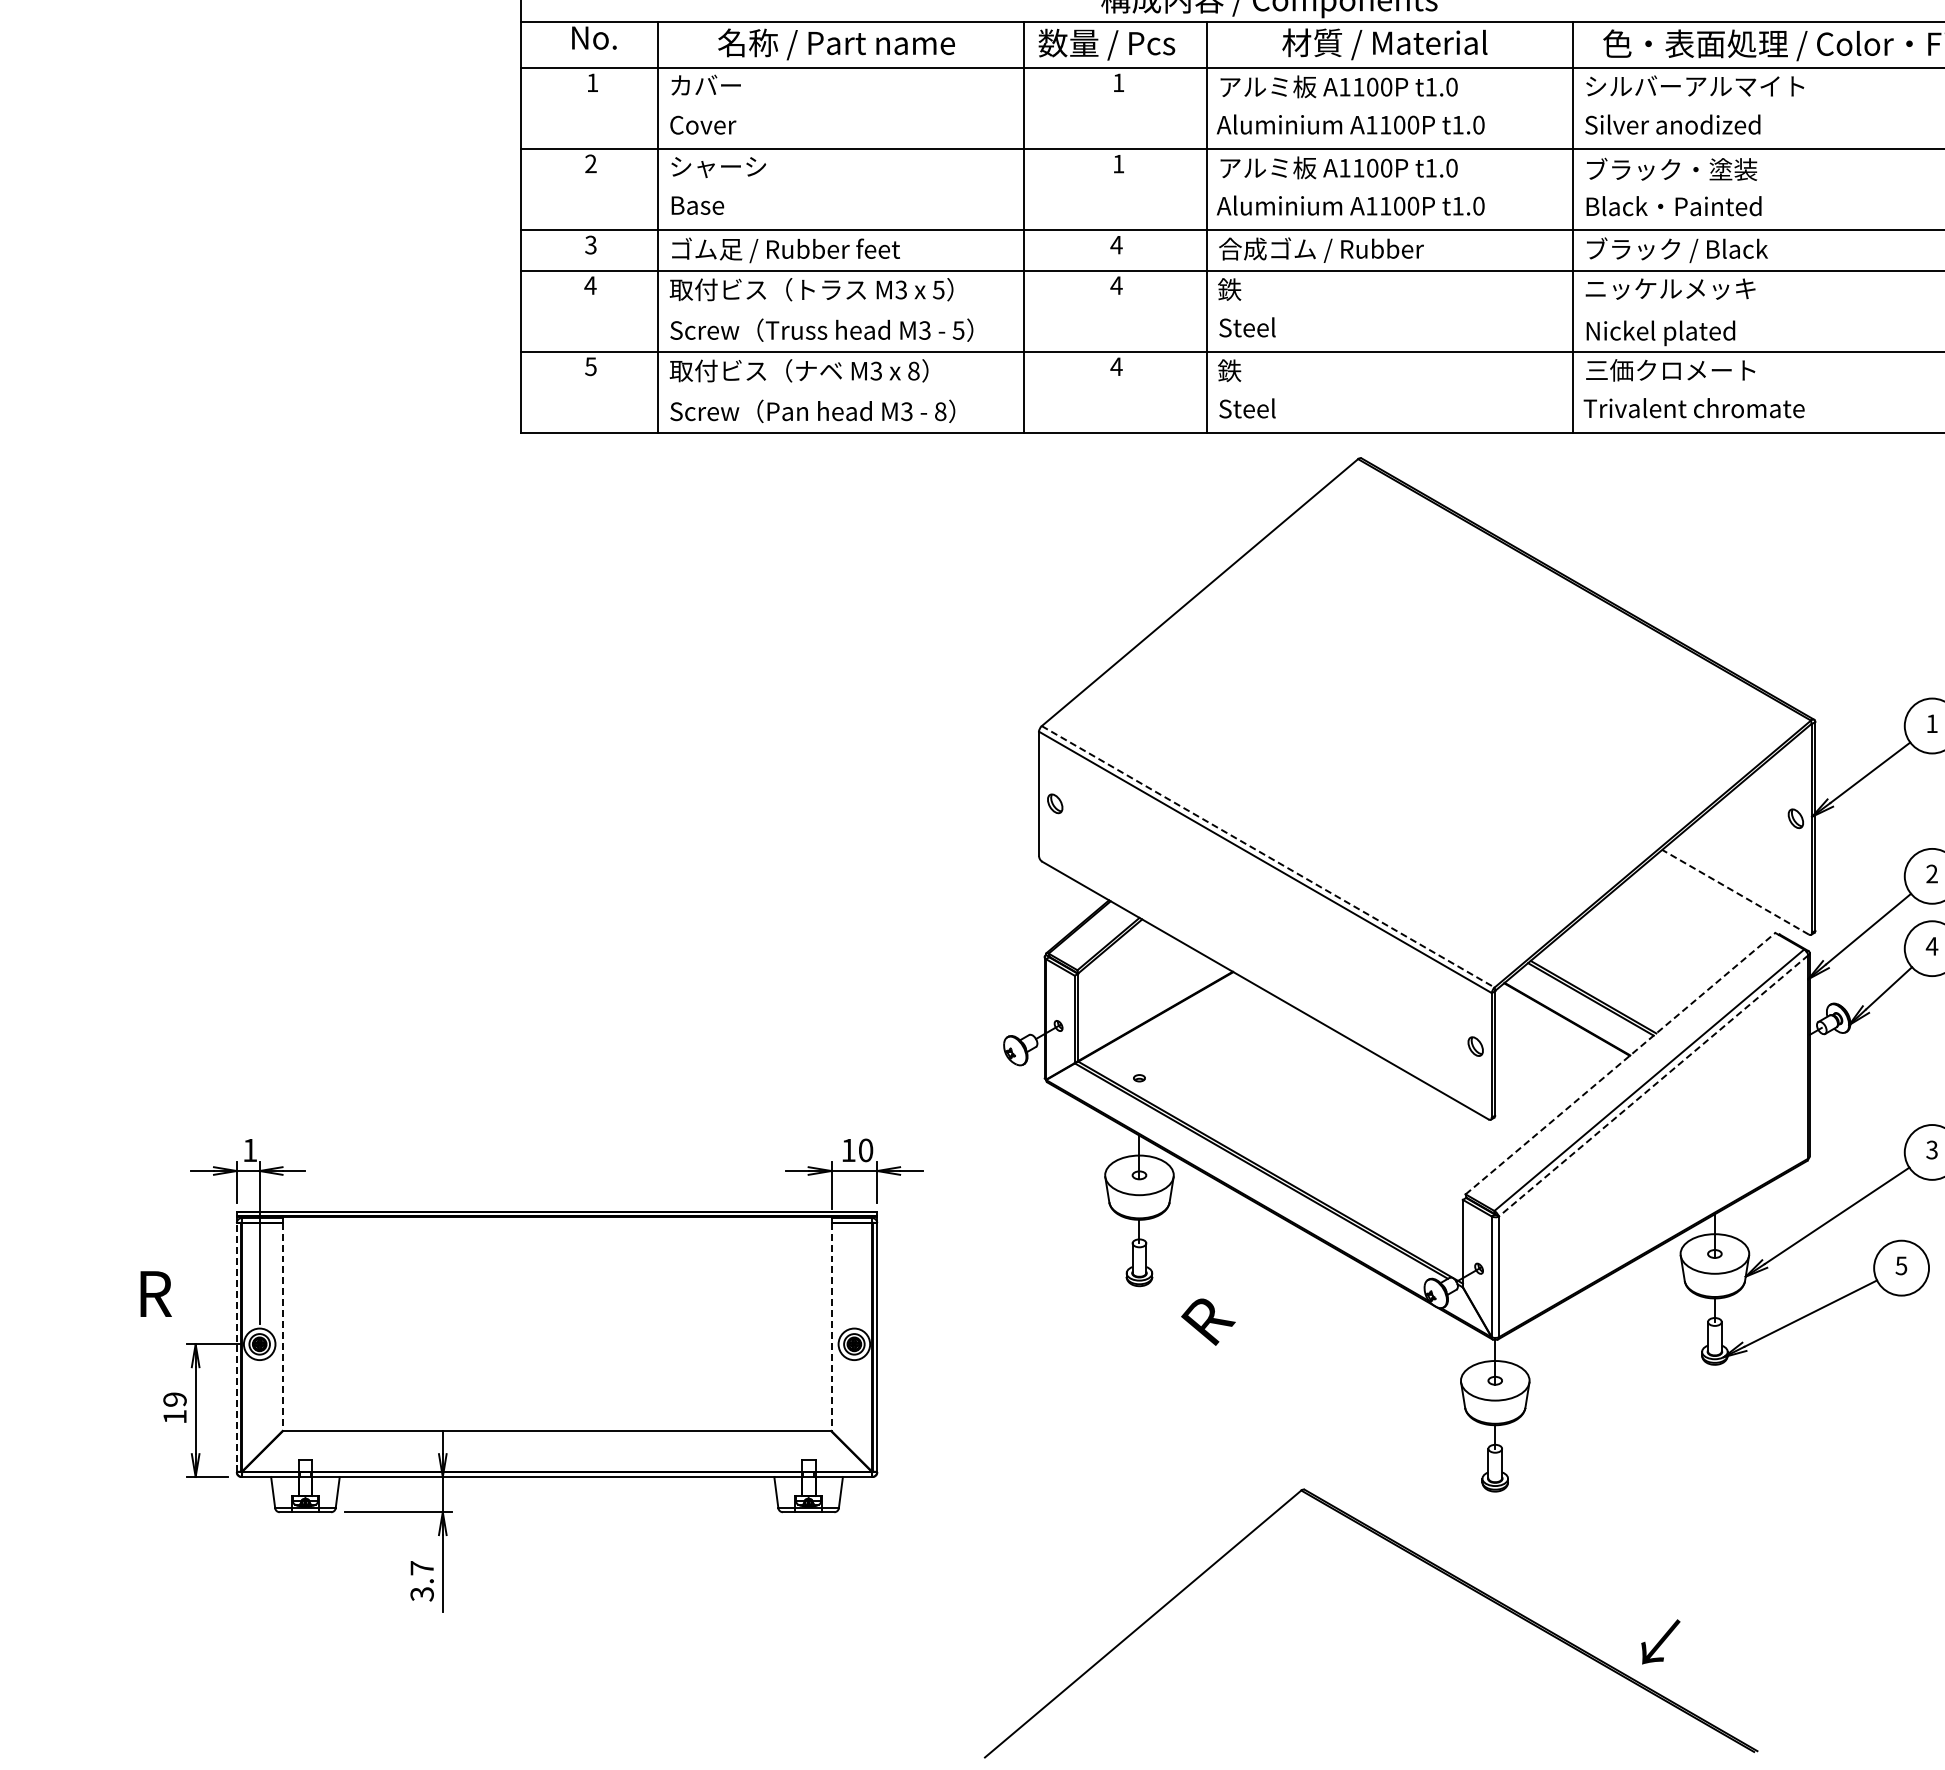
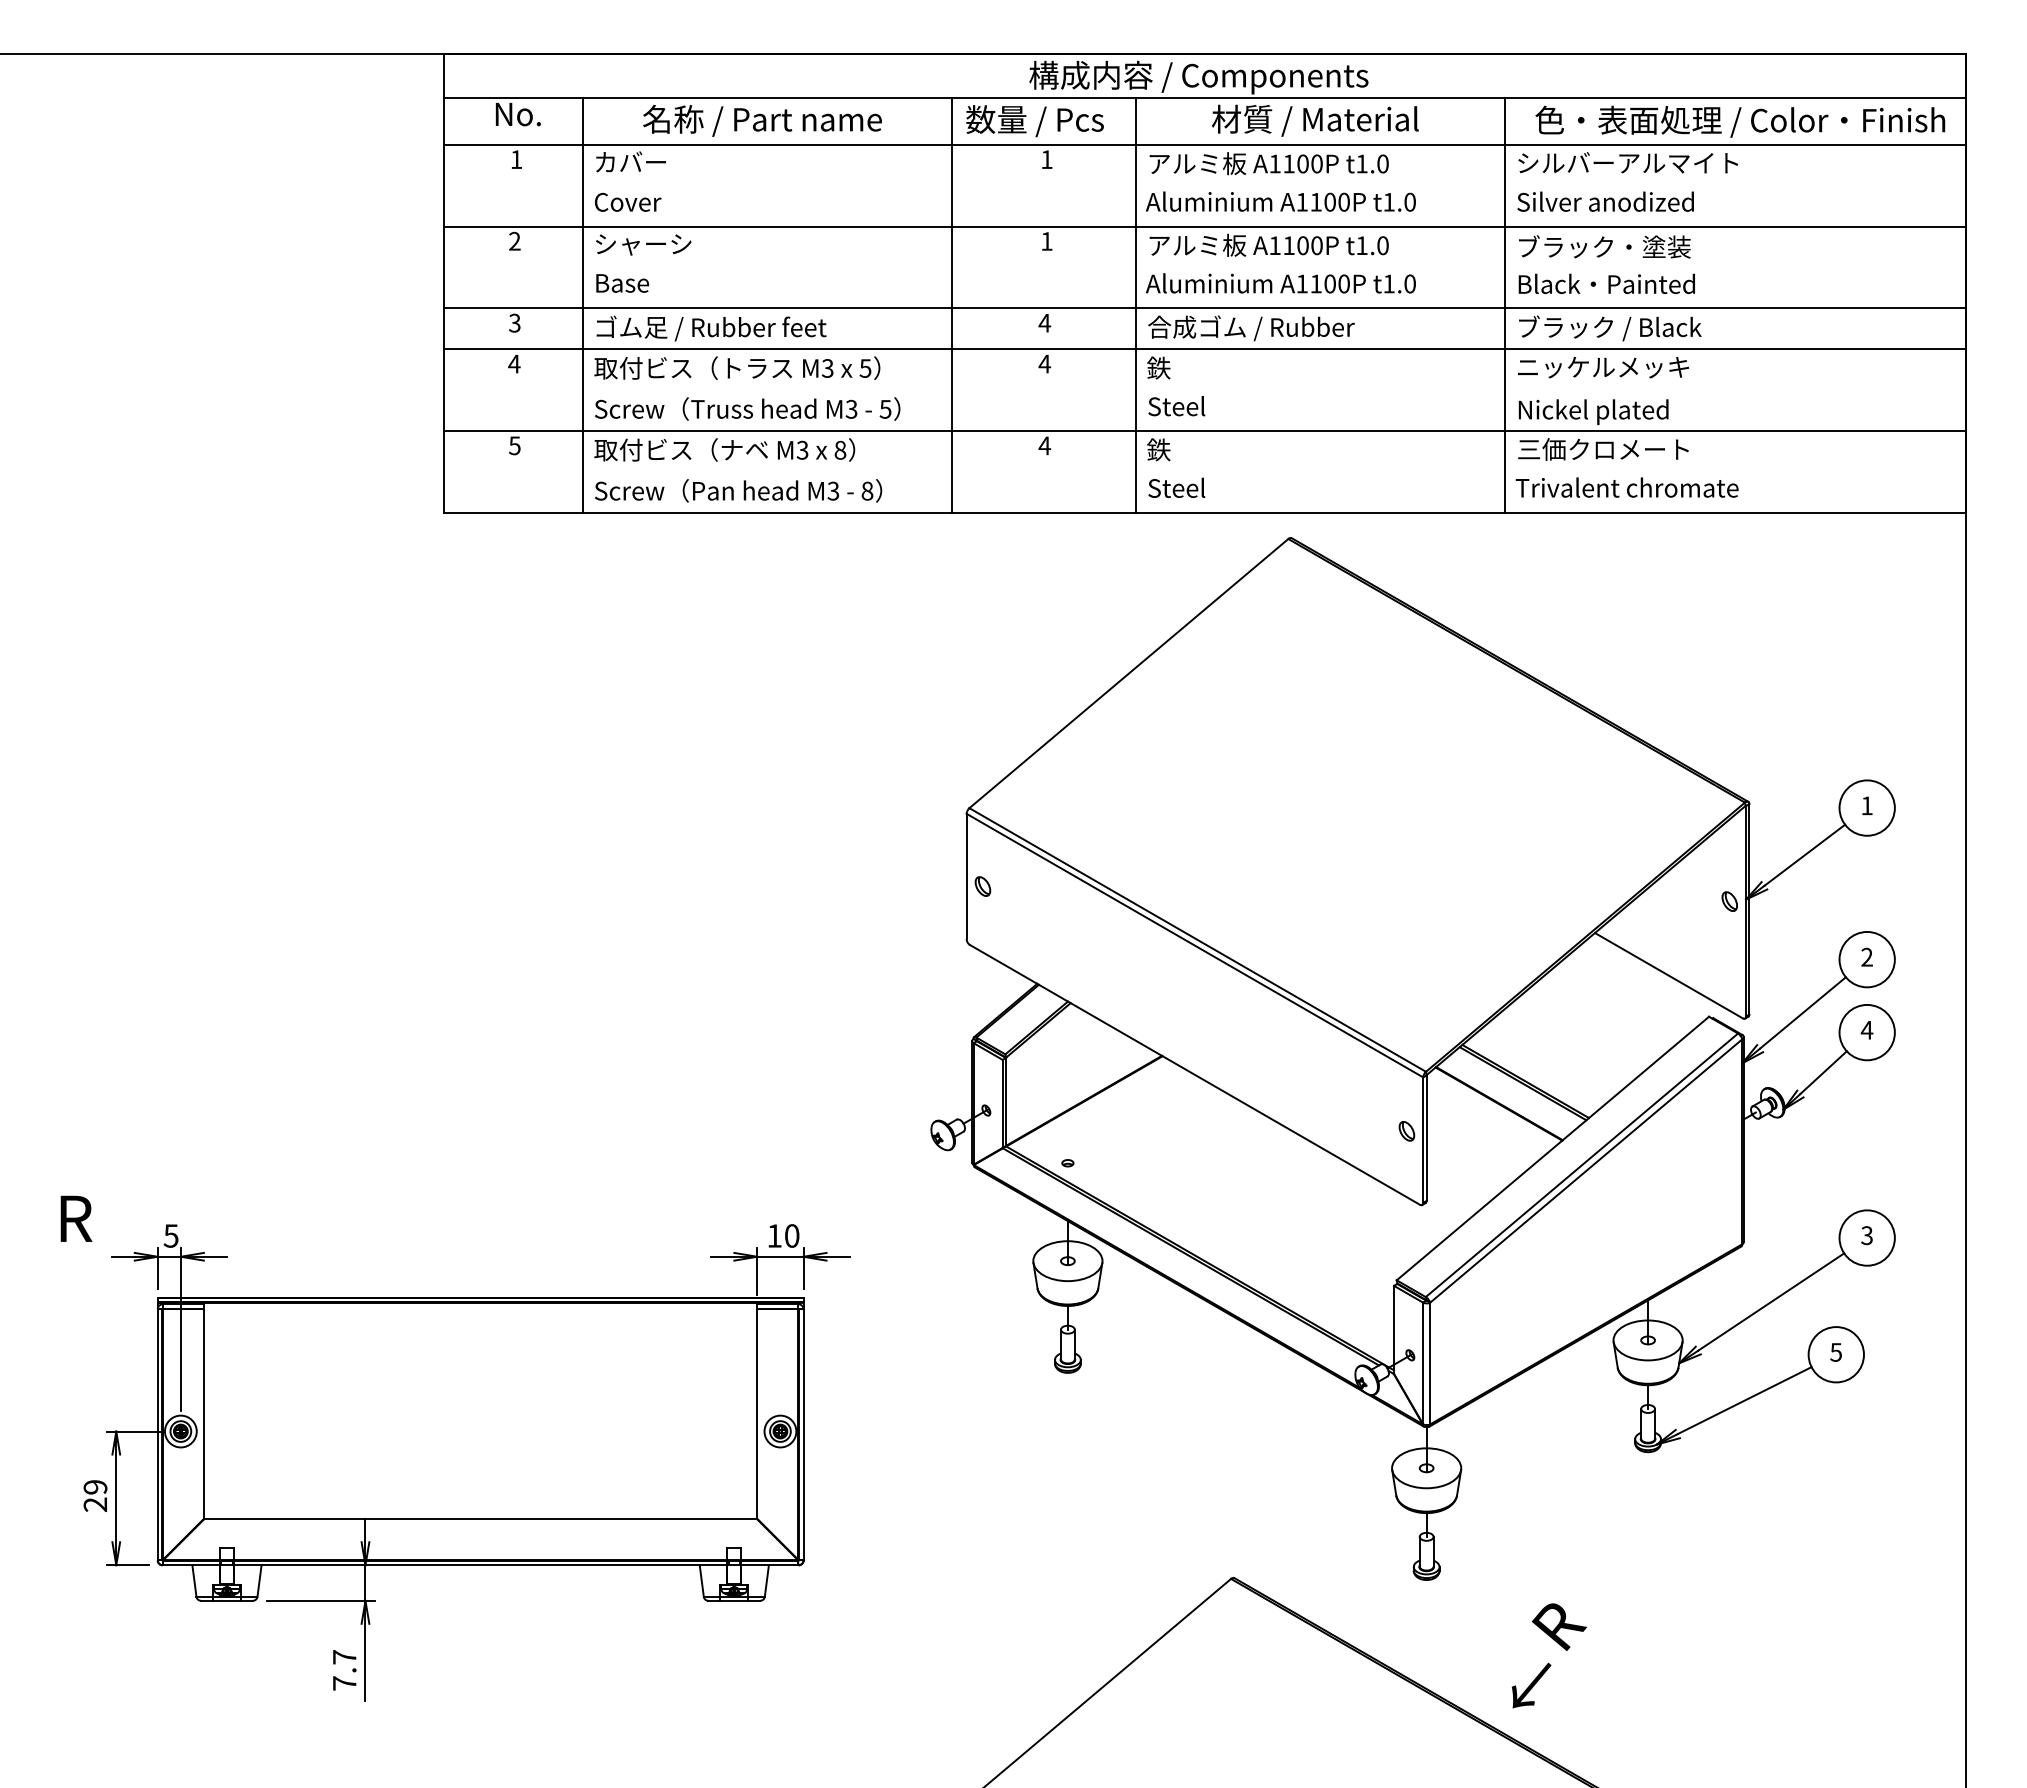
line: (1268, 856) -> (1197, 939), dashed -> solid
line: (1735, 892) -> (1668, 975), dashed -> solid
line: (1621, 1063) -> (1553, 1148), dashed -> solid
line: (1652, 1086) -> (1585, 1171), dashed -> solid
text: (249, 1149) -> (170, 1235), 1 -> 5
text: (156, 1293) -> (76, 1218), moved
text: (1207, 1321) -> (1558, 1626), moved
line: (282, 1326) -> (203, 1413), dashed -> solid
line: (831, 1326) -> (757, 1413), dashed -> solid
line: (236, 1344) -> (157, 1431), dashed -> solid
text: (174, 1416) -> (94, 1504), 19 -> 29
text: (422, 1594) -> (344, 1683), 3.7 -> 7.7
text: (1660, 1641) -> (1531, 1685), moved

